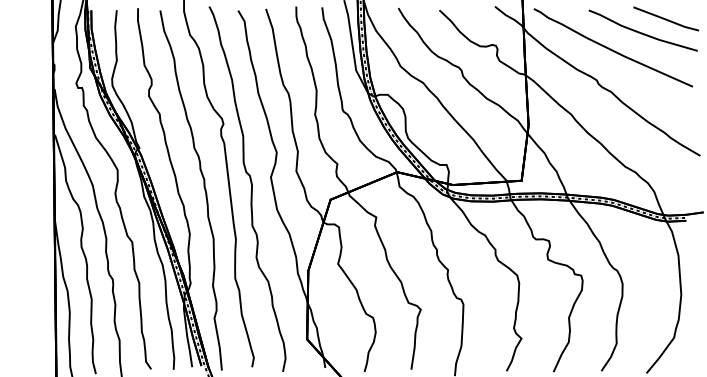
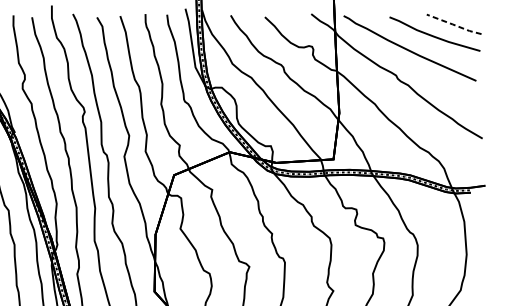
line: (665, 19) -> (453, 24), solid -> dashed

